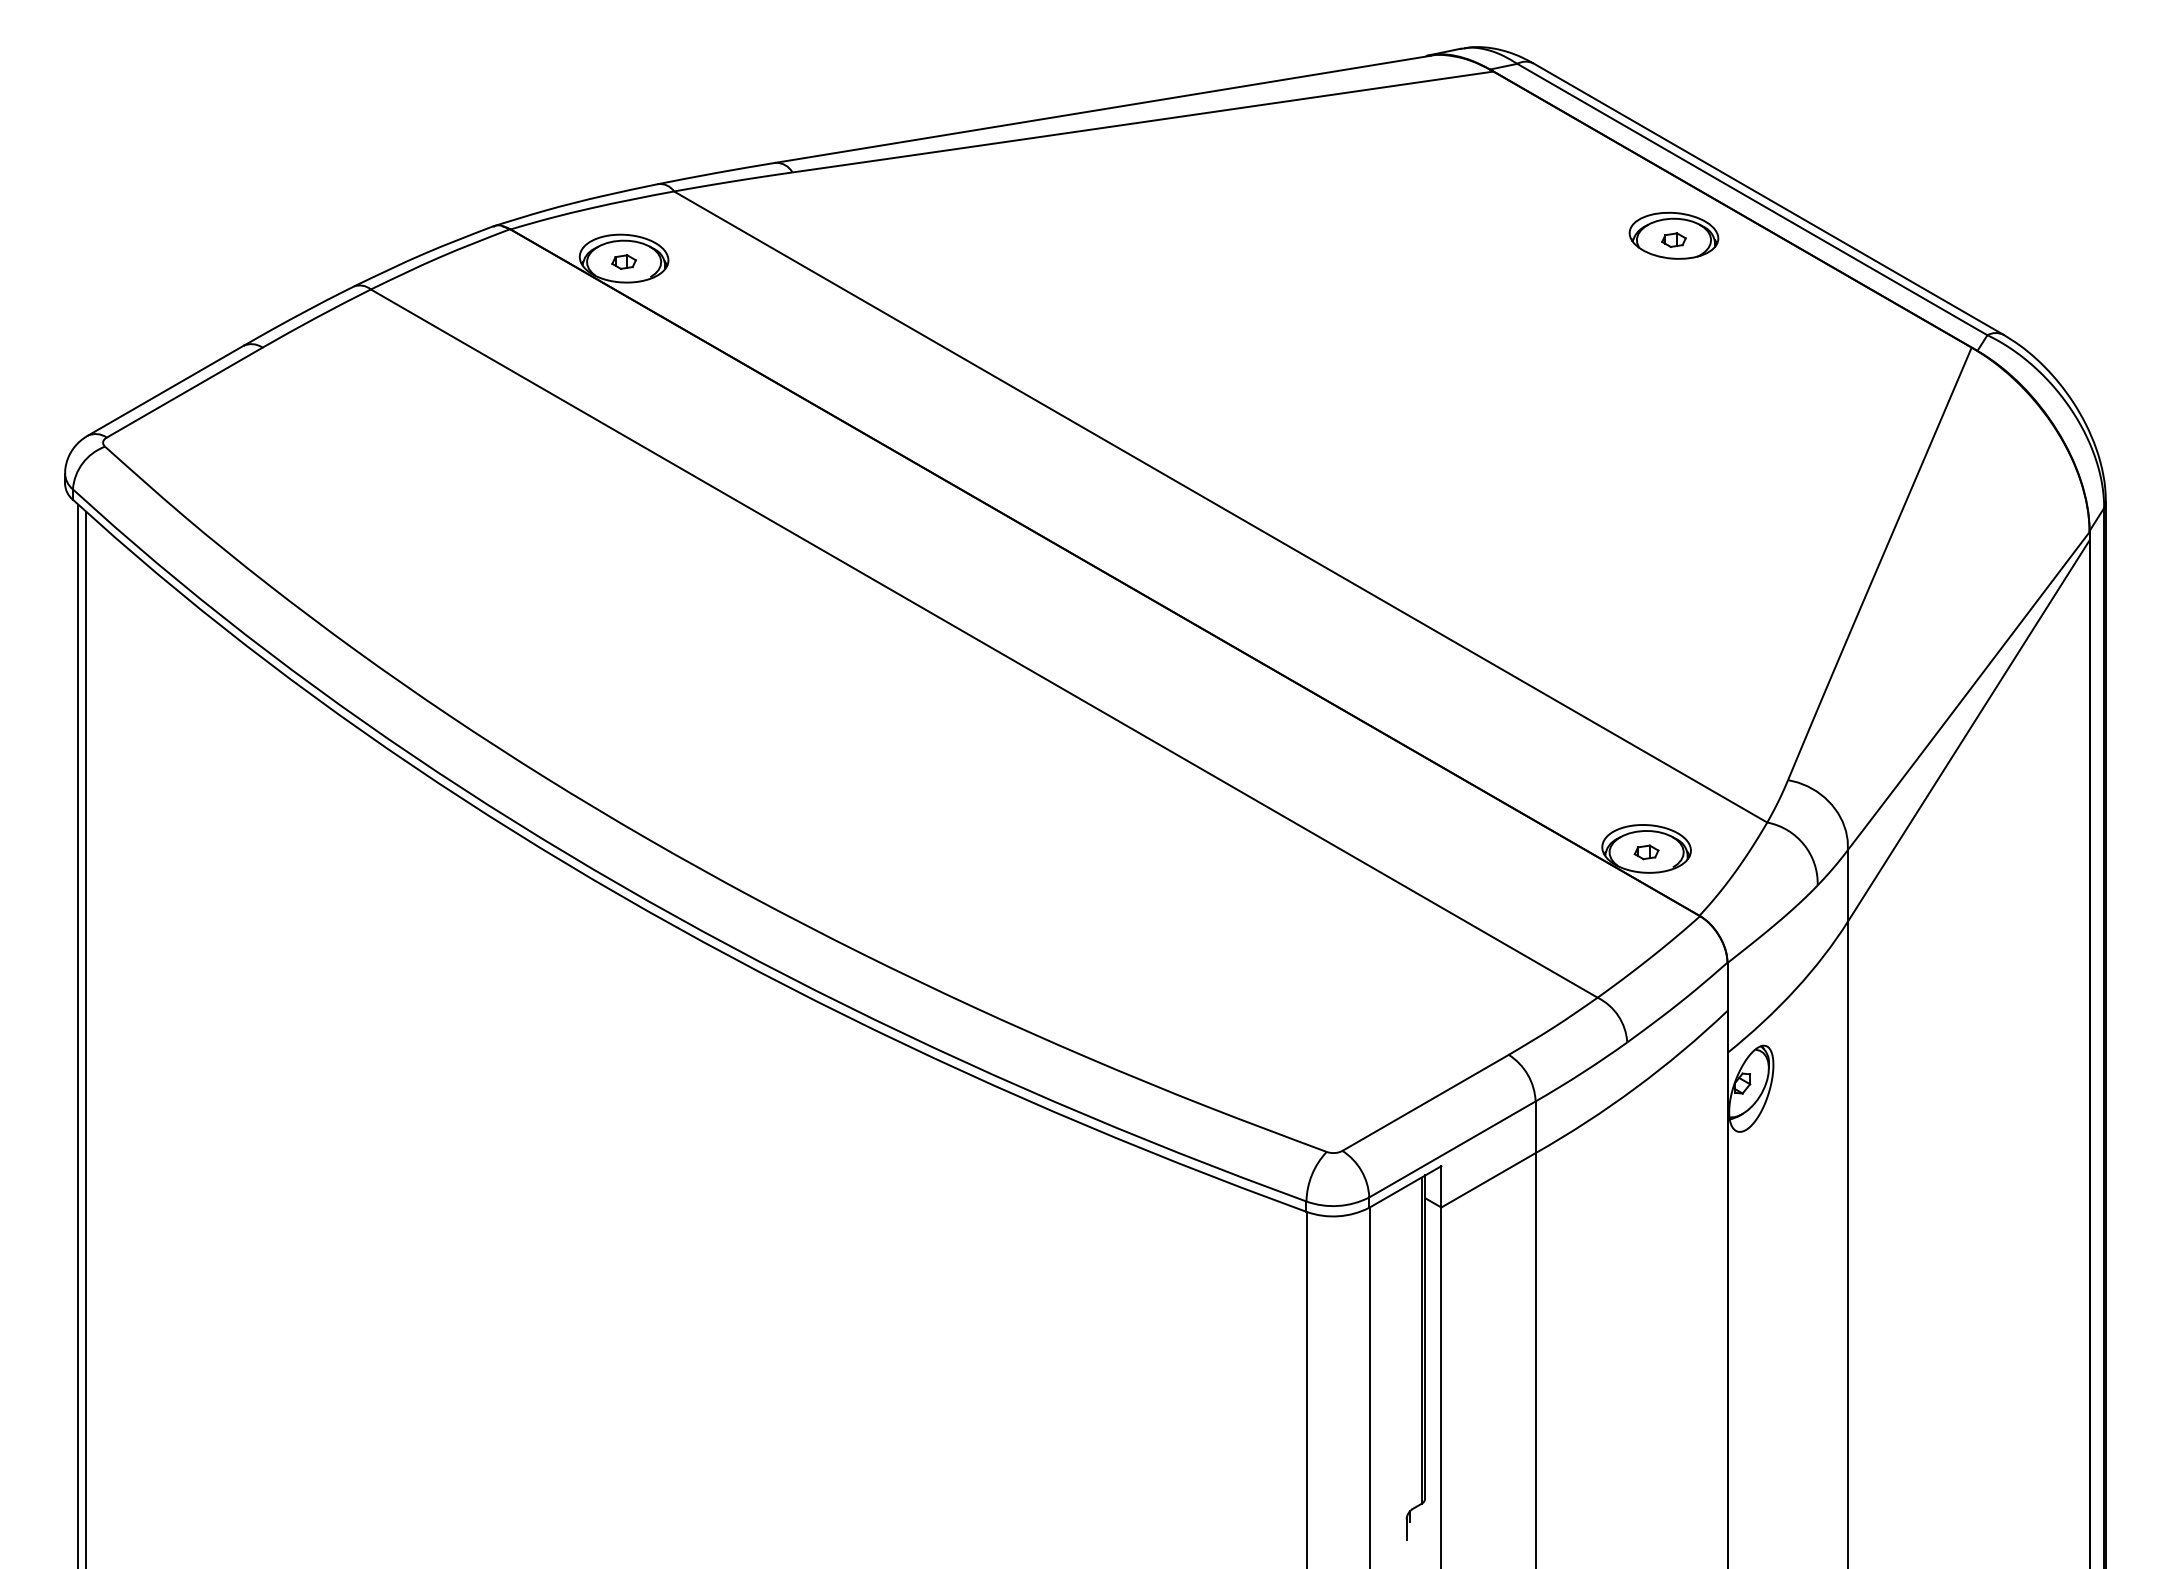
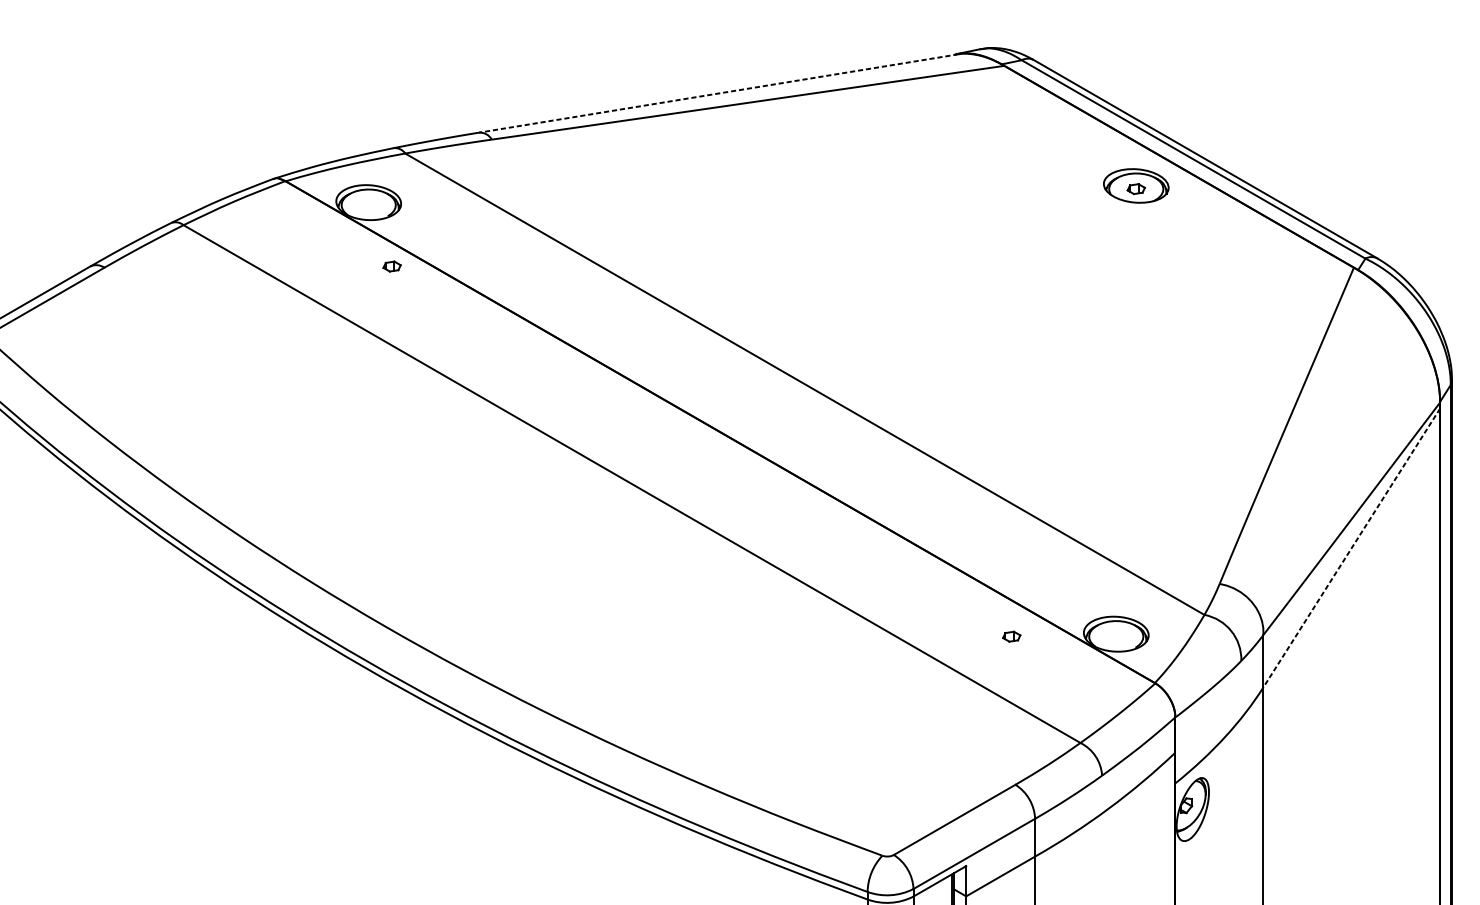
line: (1103, 109) -> (719, 93), solid -> dashed
part: (623, 261) -> (391, 266), moved
line: (1968, 731) -> (1351, 548), solid -> dashed
part: (1646, 852) -> (1011, 636), moved

